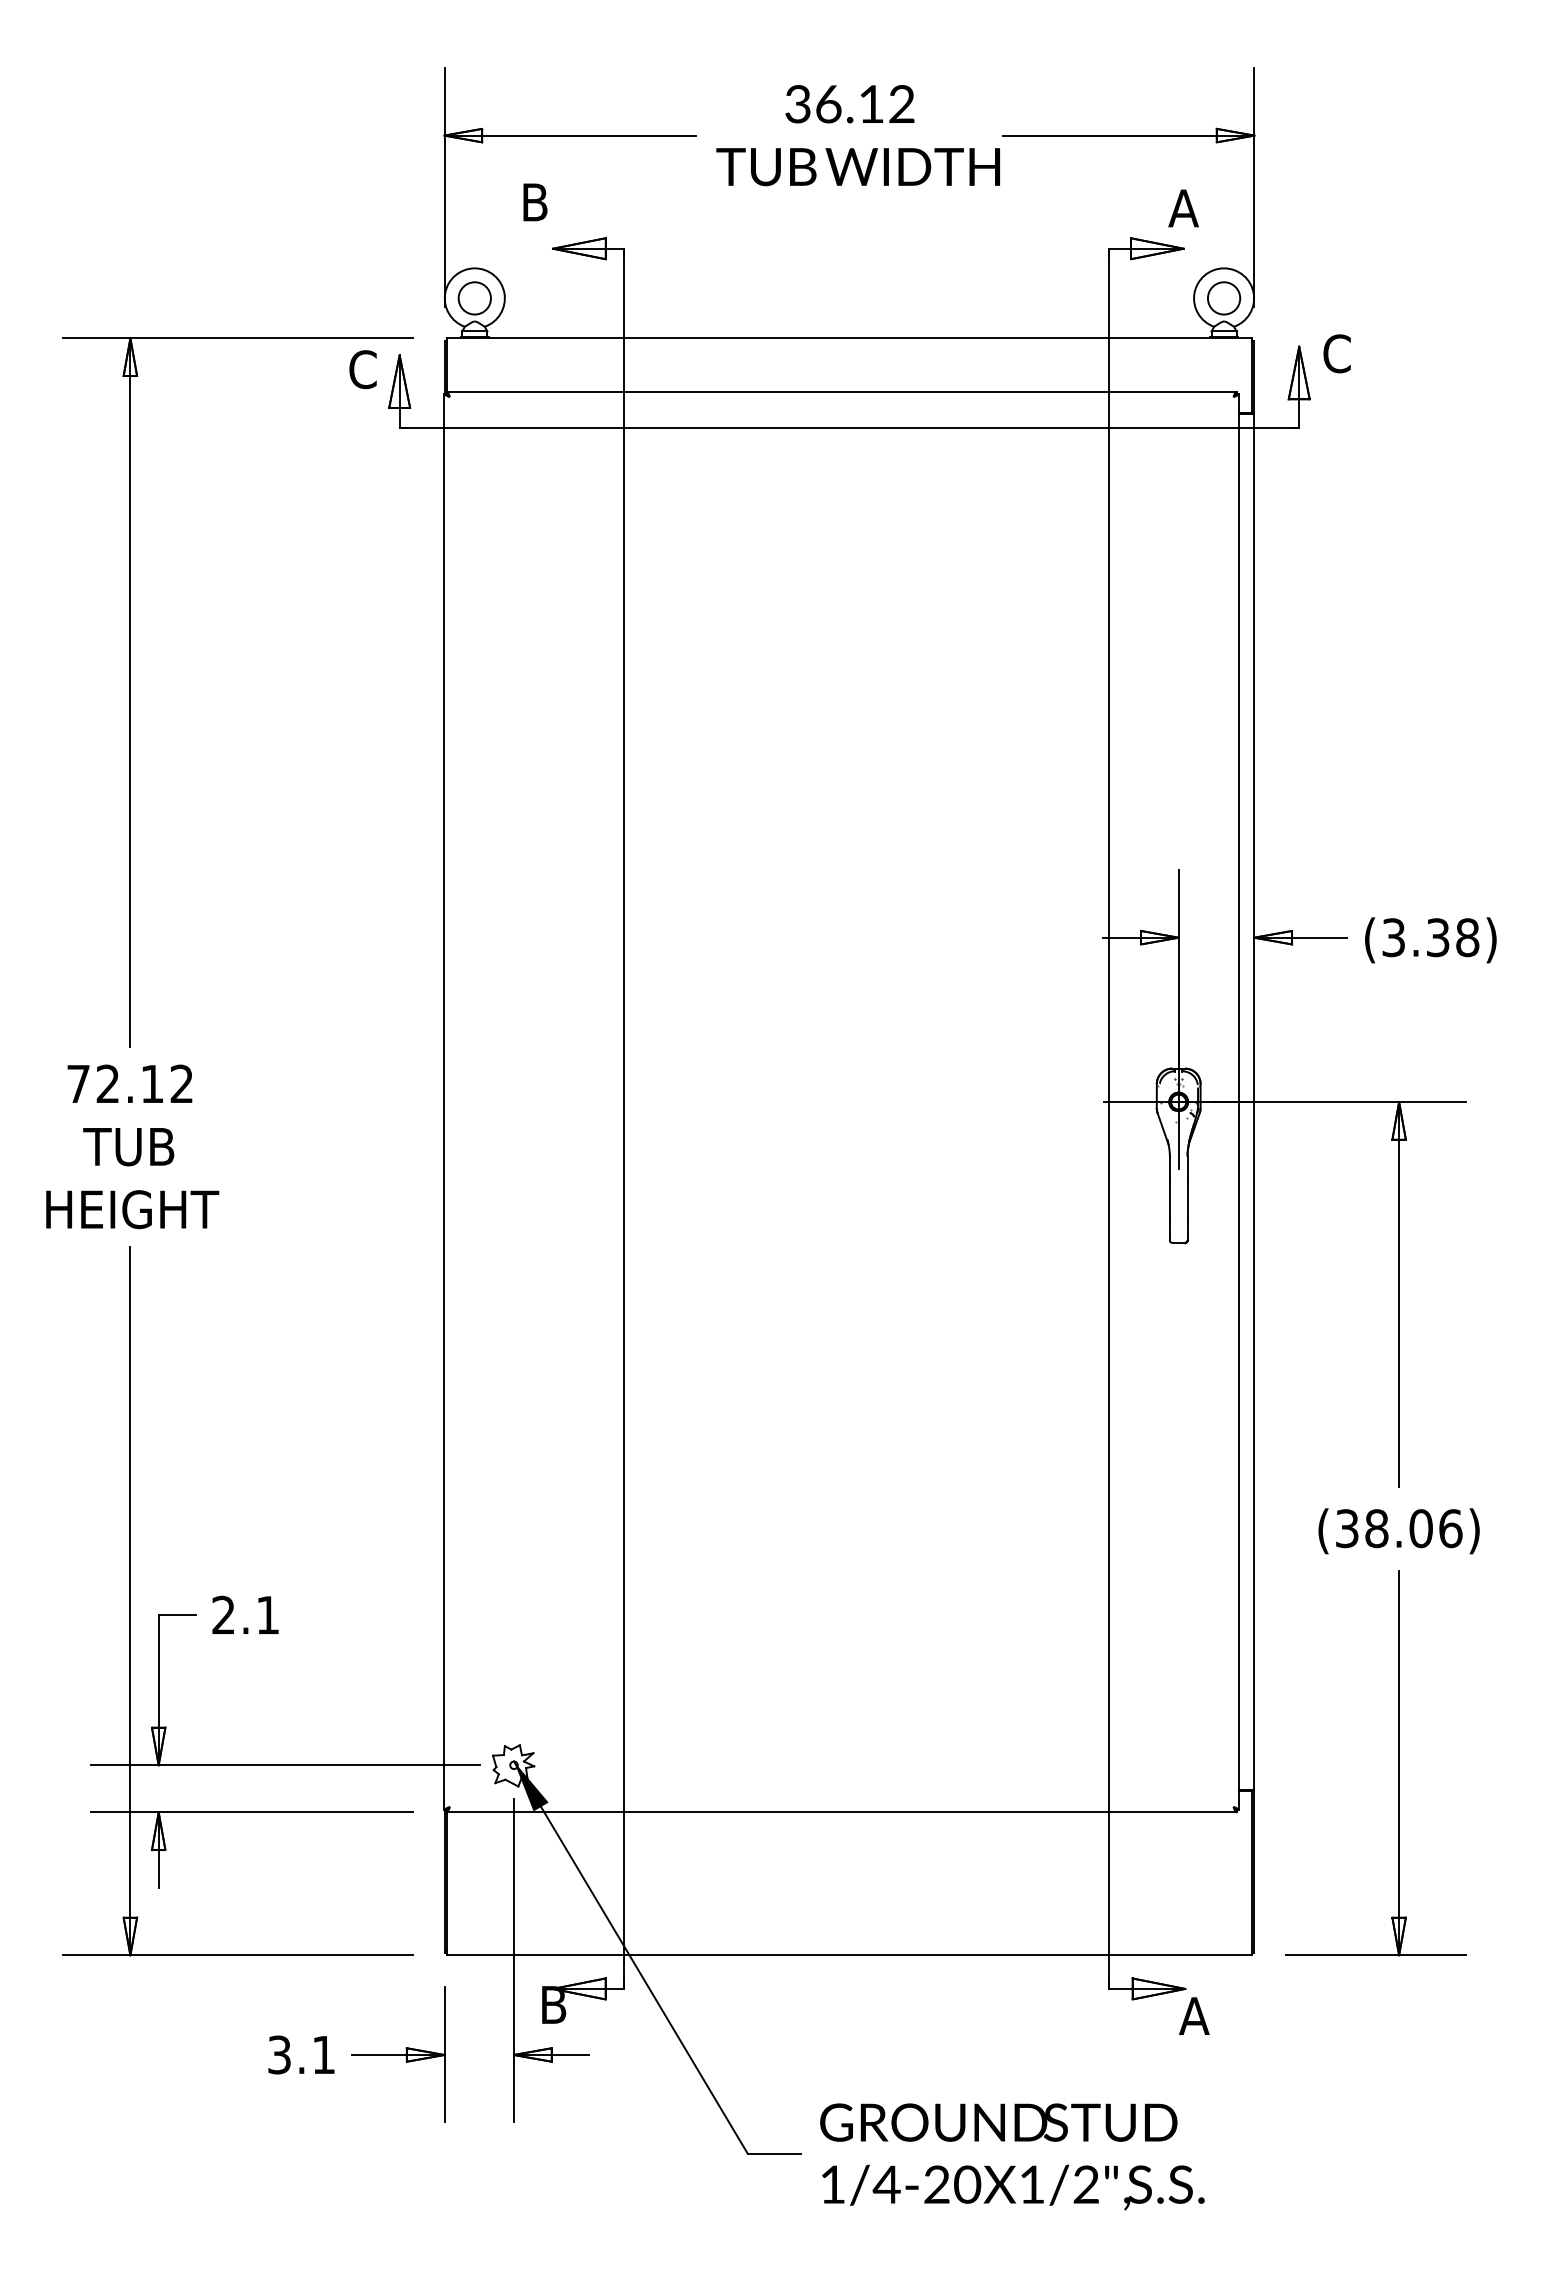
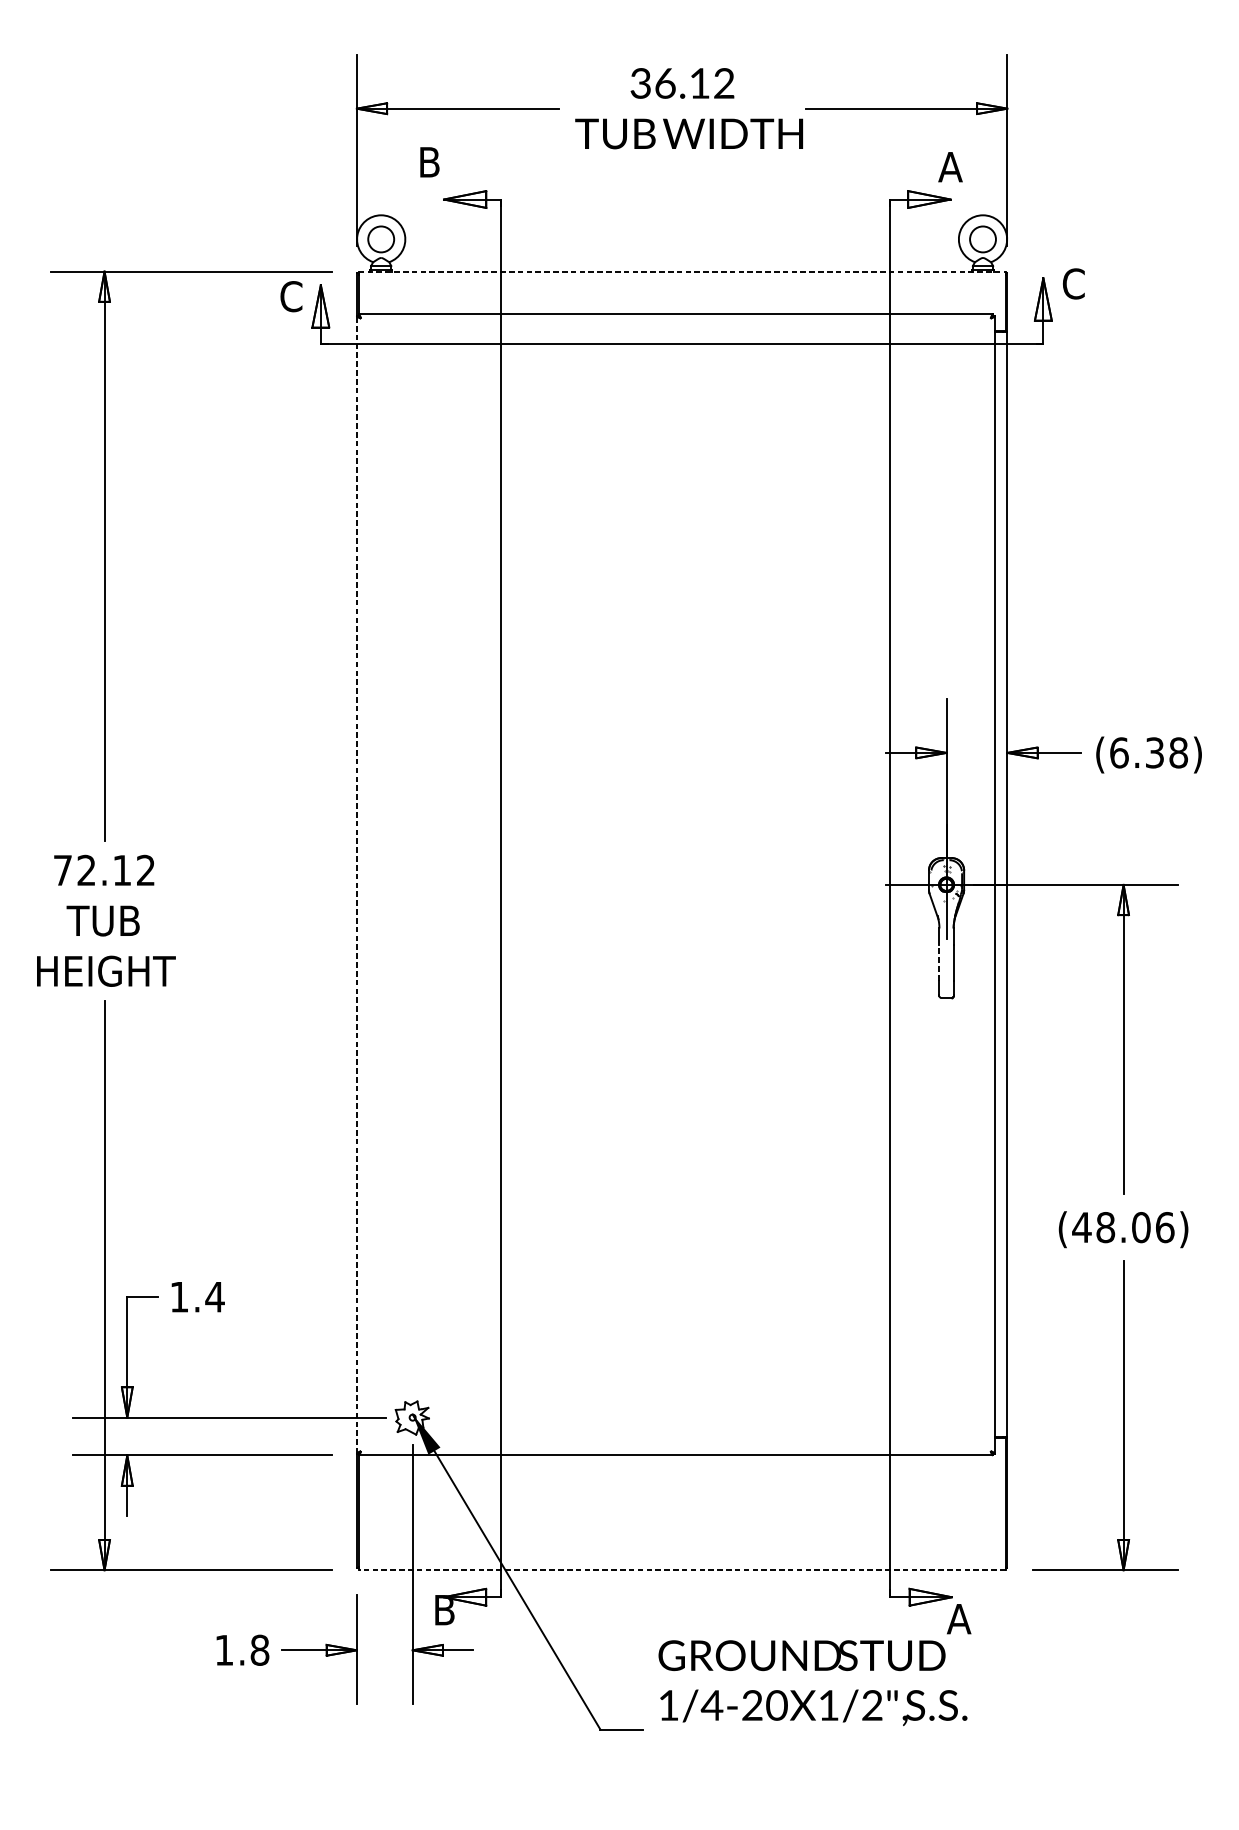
line: (849, 338) -> (682, 271), solid -> dashed
text: (1393, 937) -> (1119, 752), (3.38) -> (6.38)
line: (444, 1101) -> (356, 884), solid -> dashed
line: (1169, 1198) -> (939, 962), solid -> dashed
text: (1346, 1528) -> (1081, 1227), (38.06) -> (48.06)
text: (246, 1614) -> (197, 1296), 2.1 -> 1.4
line: (849, 1955) -> (682, 1570), solid -> dashed
text: (301, 2054) -> (241, 1649), 3.1 -> 1.8
text: (1012, 2156) -> (813, 1682), moved

